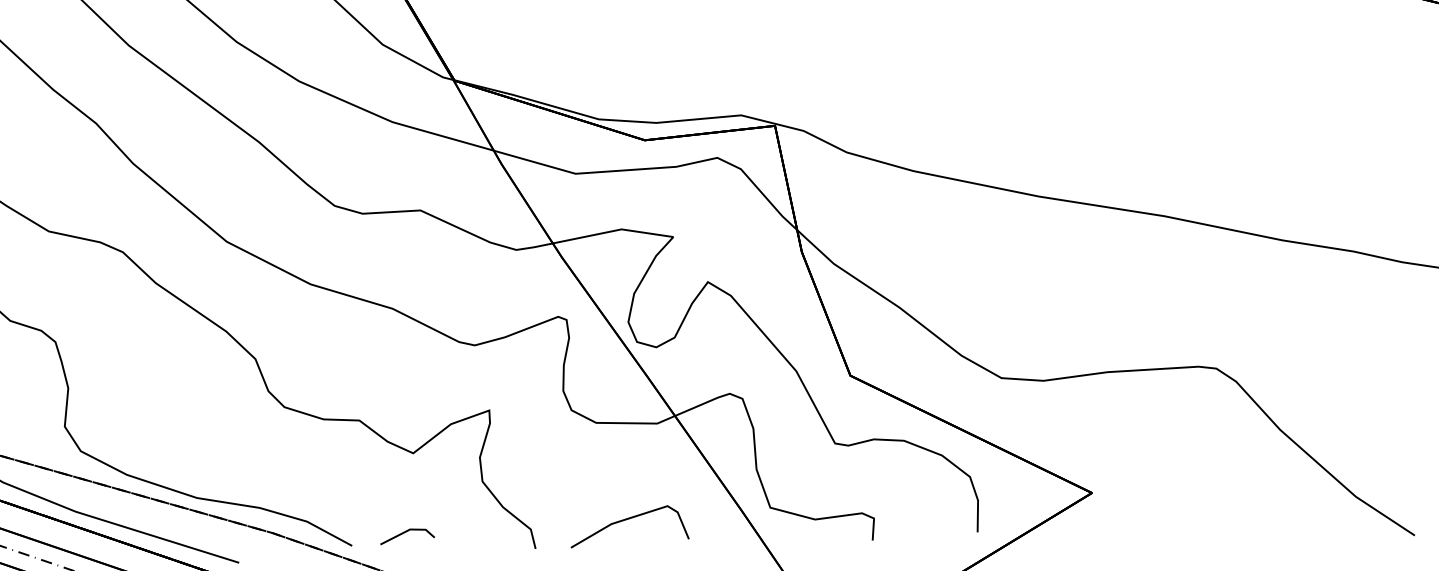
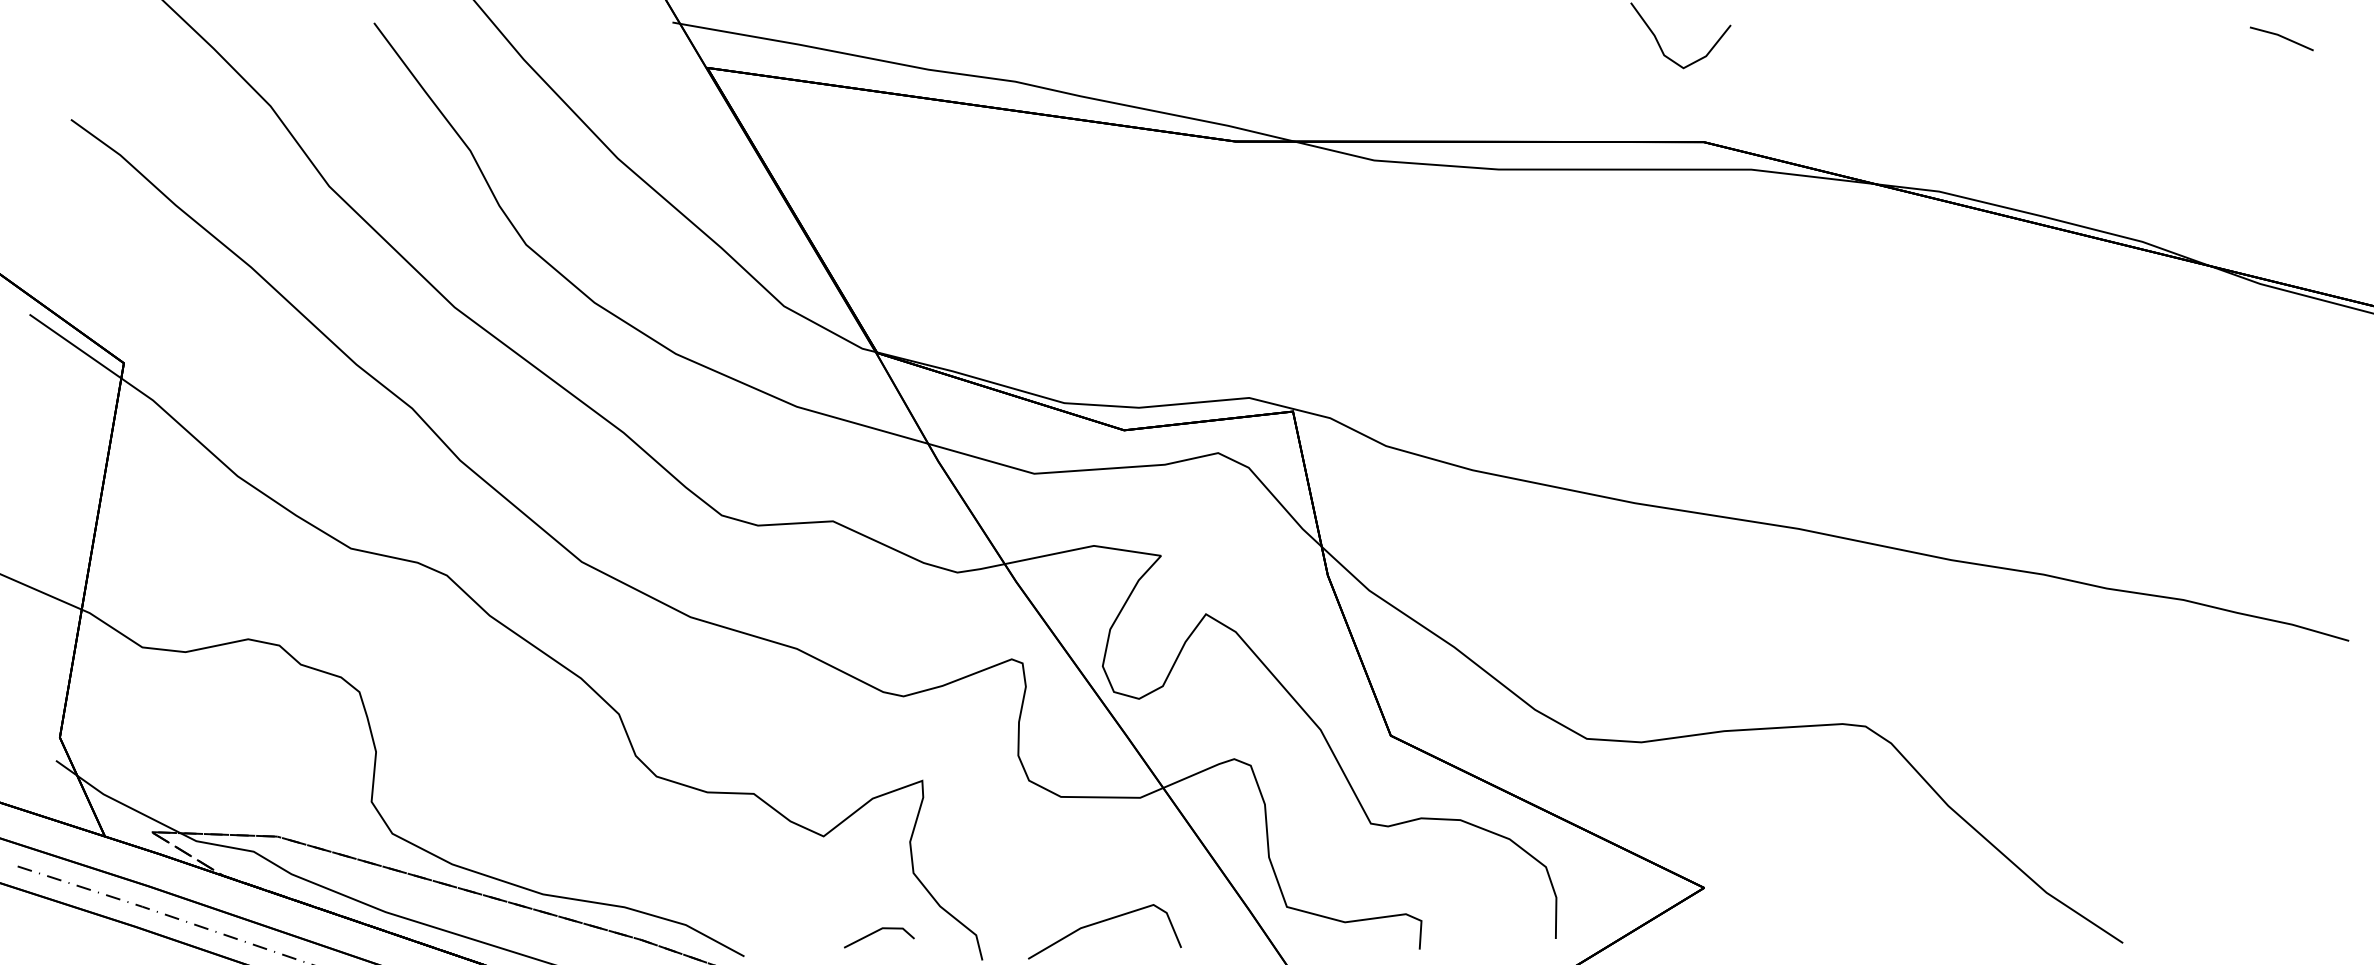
line: (405, 532) -> (876, 932), moved

